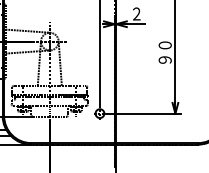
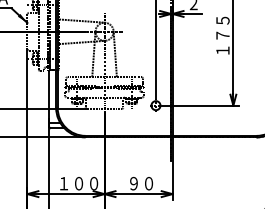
text: (164, 45) -> (222, 35), ９０ -> １７５

